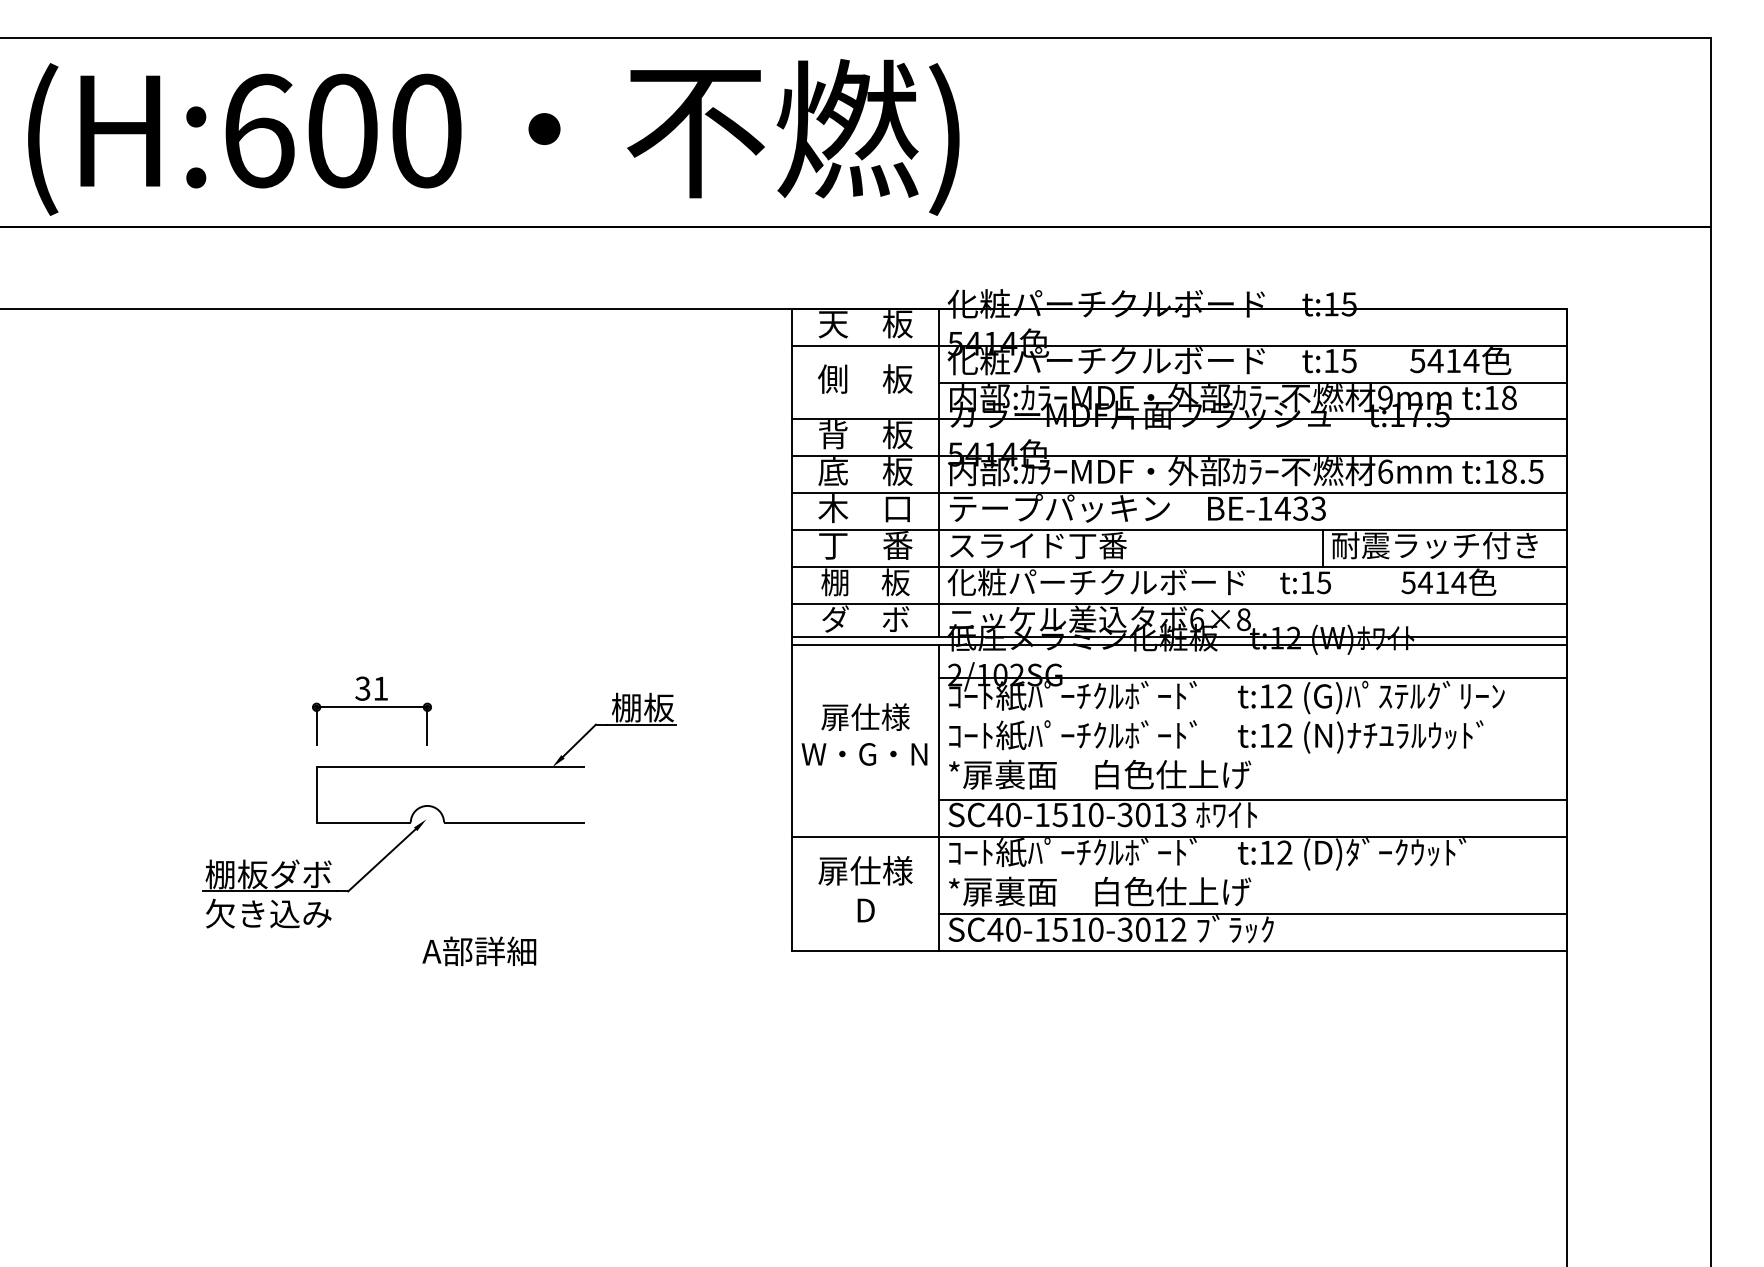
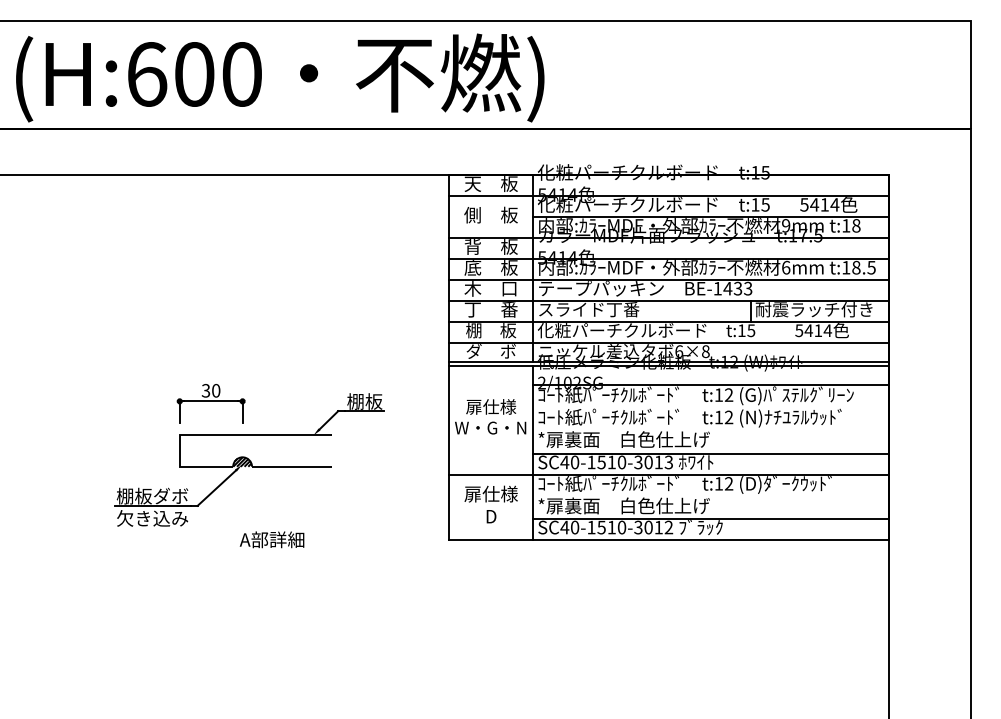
text: (381, 688) -> (216, 390), 31 -> 30
hatch: (427, 813) -> (242, 461), added

